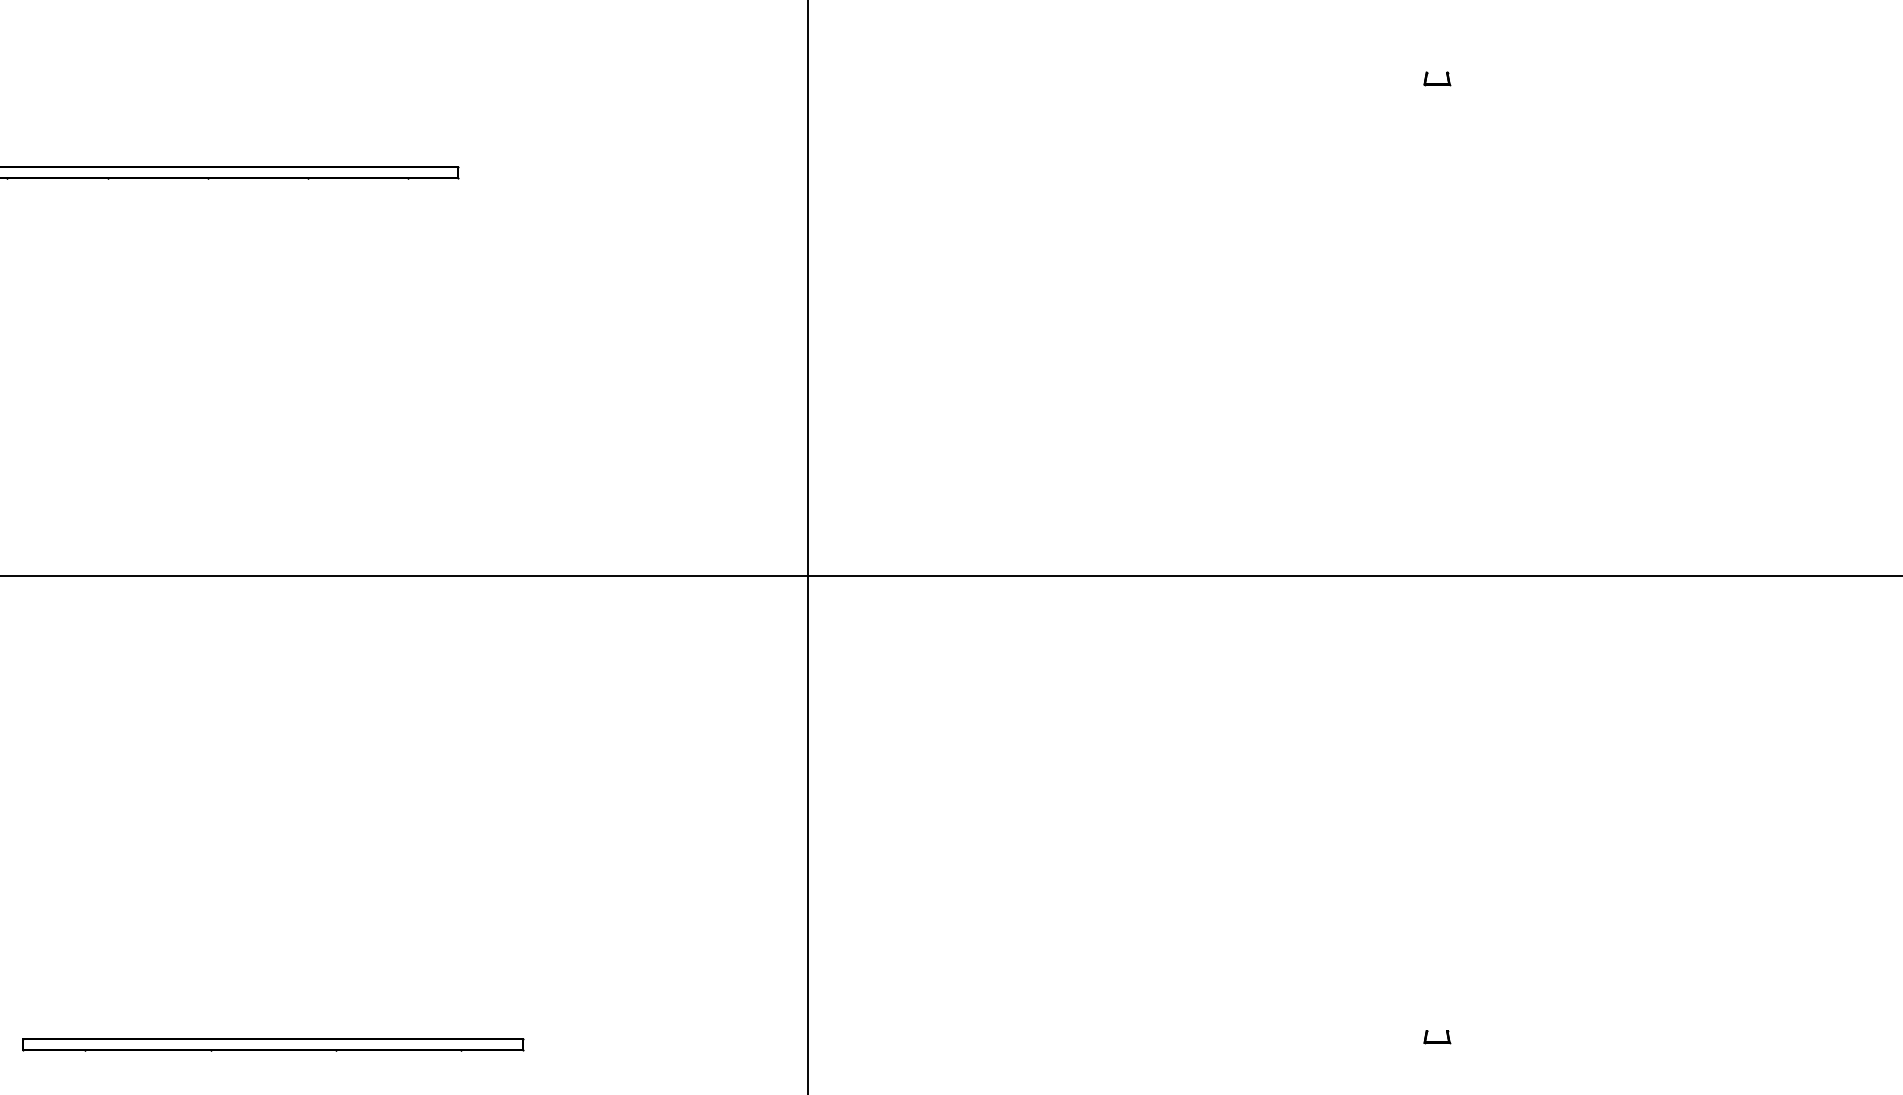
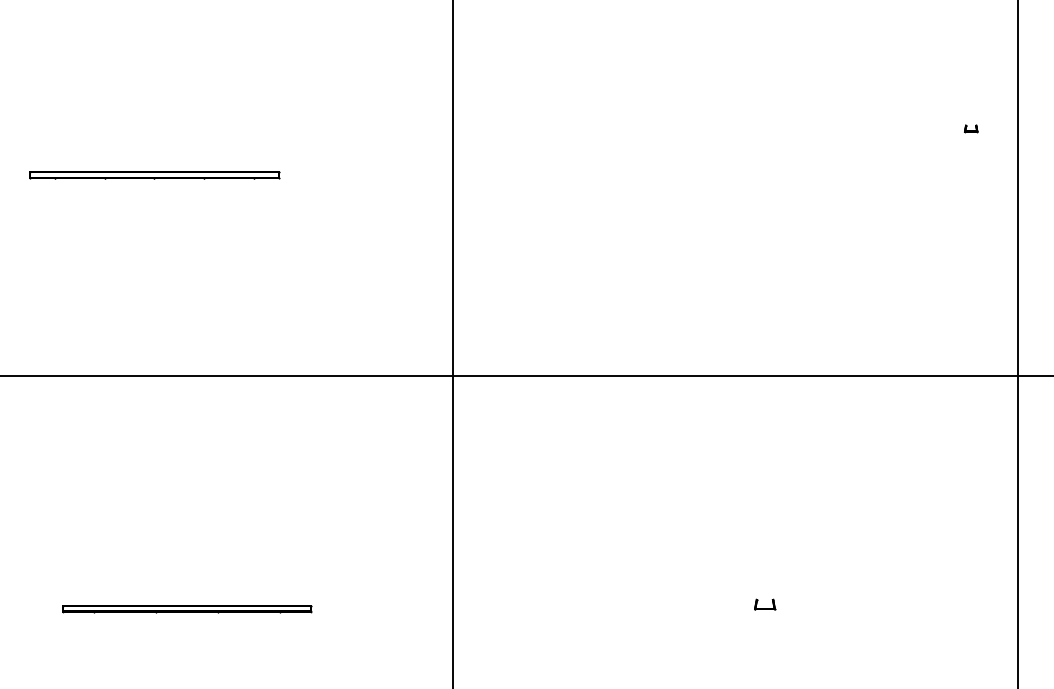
part: (1437, 78) -> (971, 128), moved
part: (1437, 1038) -> (765, 605), size x1.6

